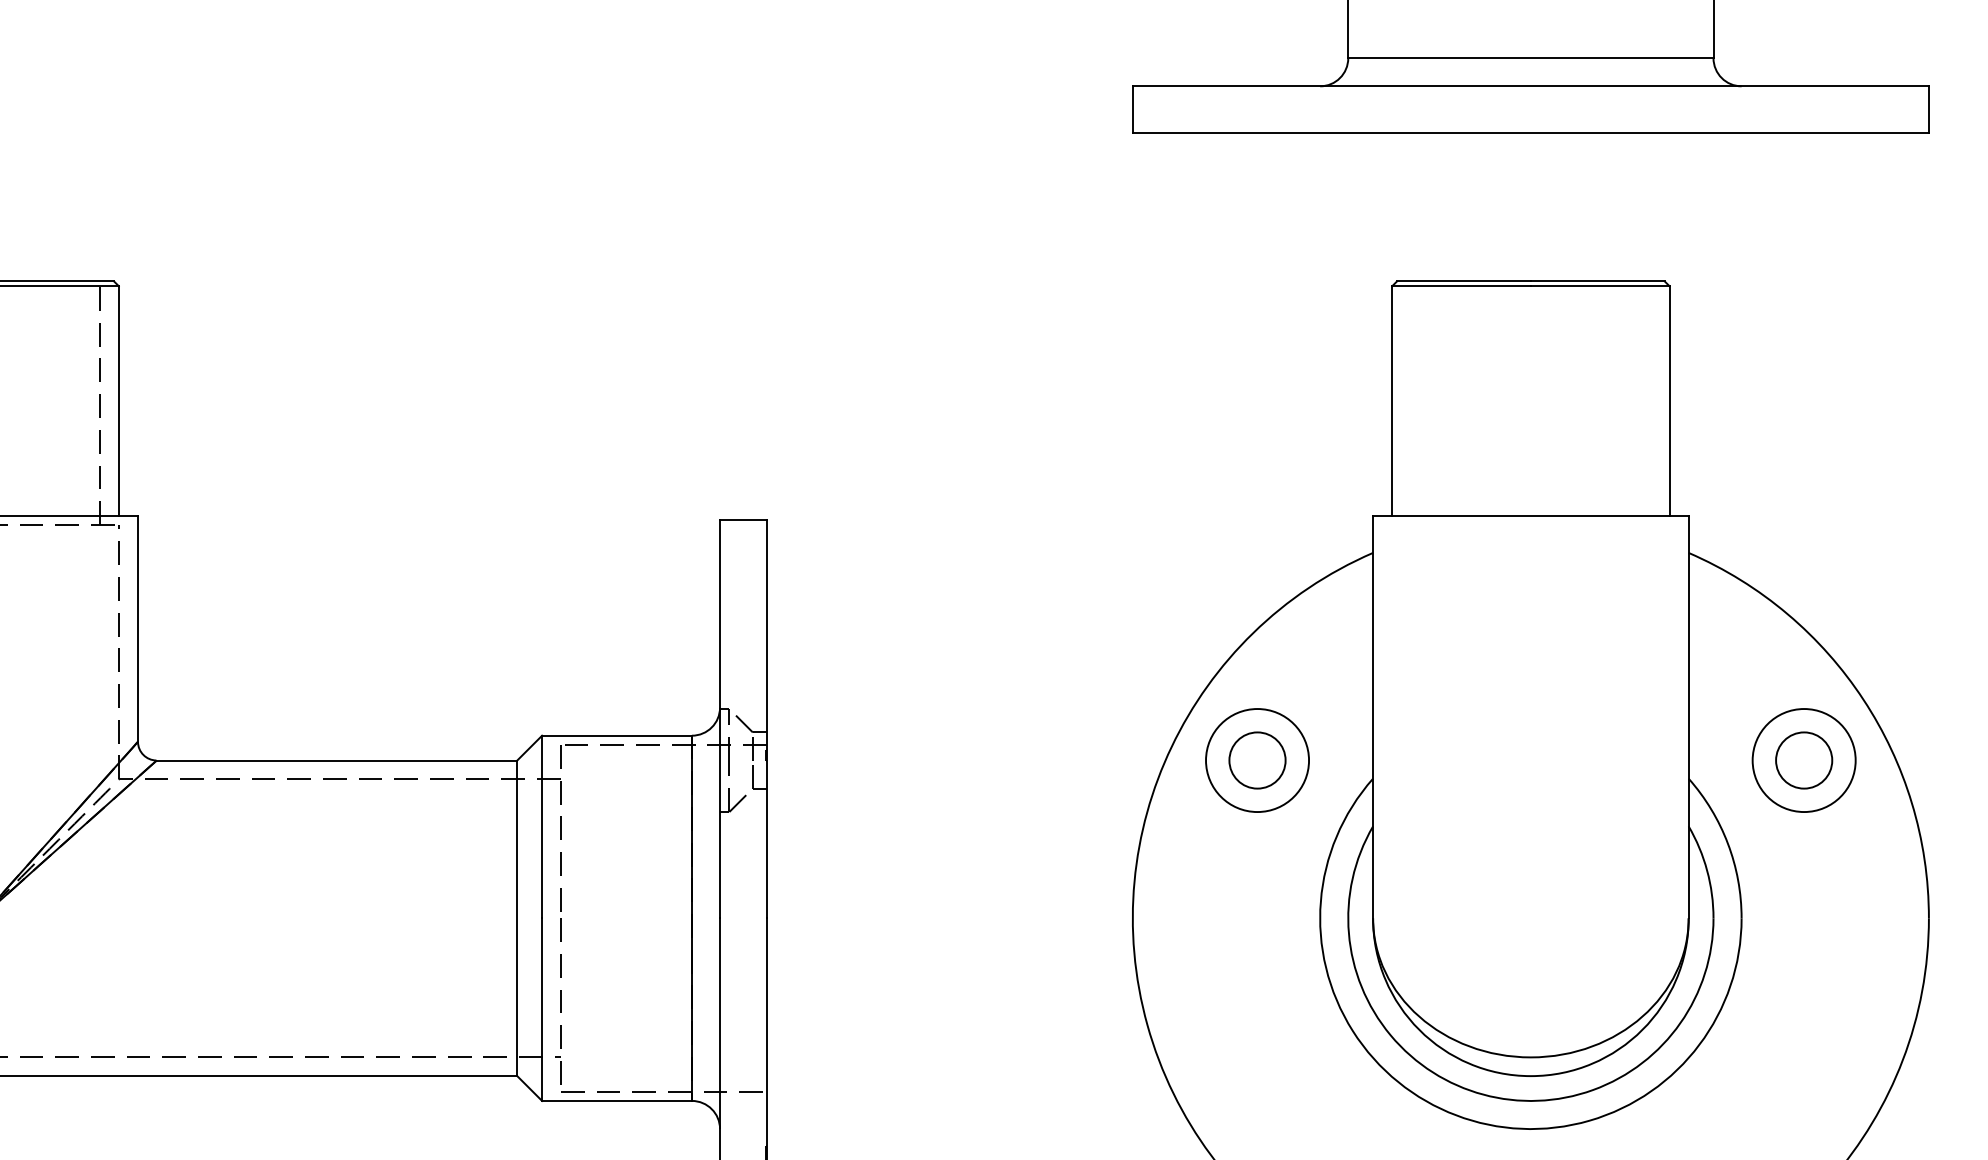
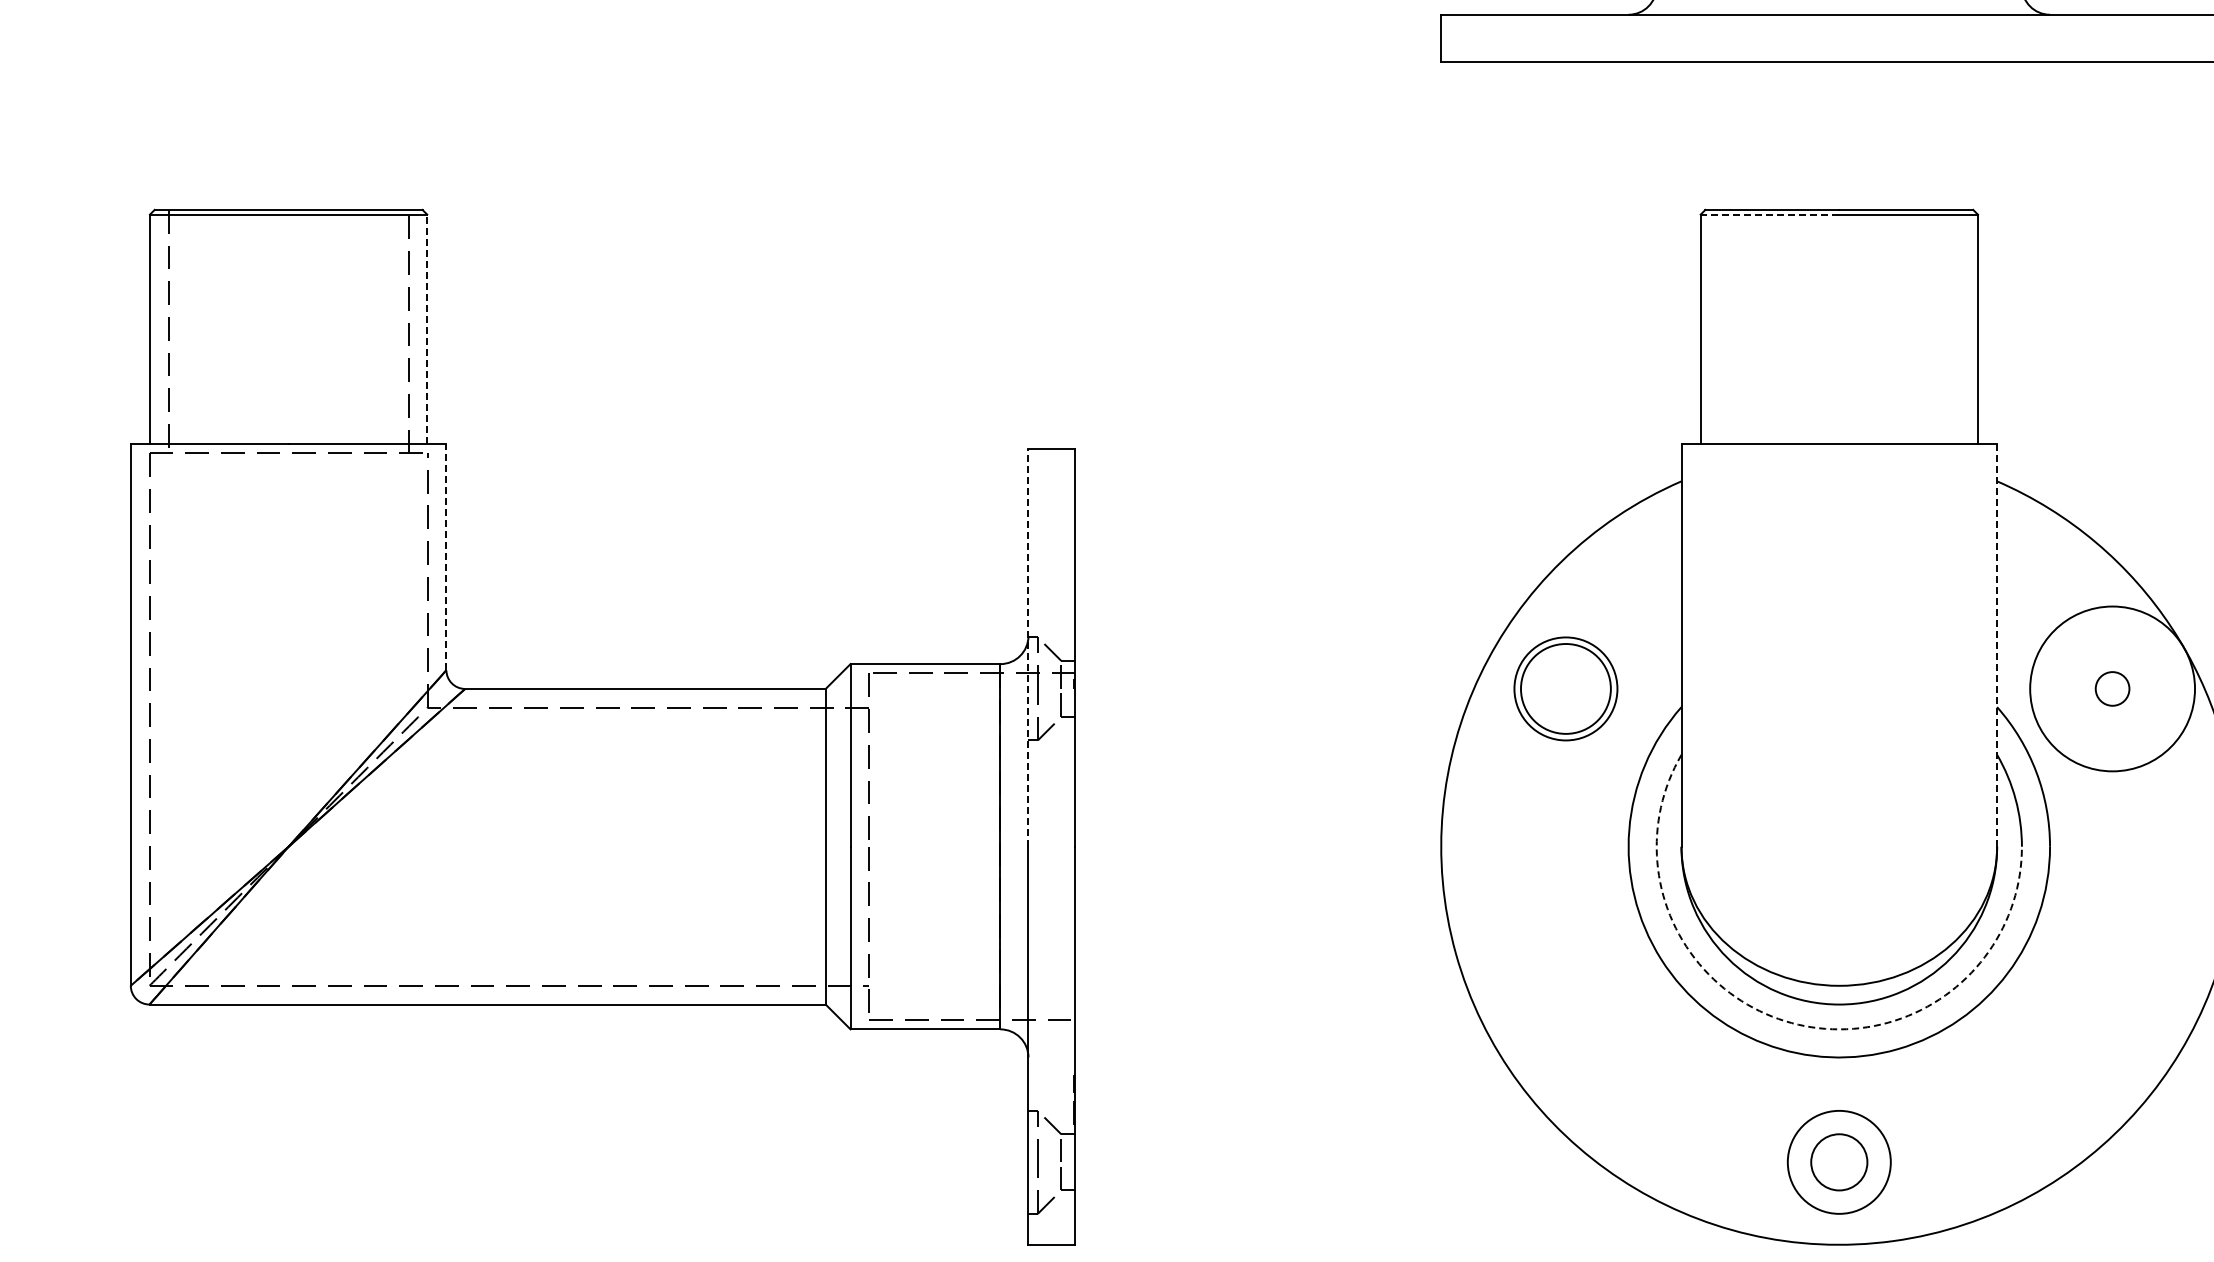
line: (1461, 286) -> (1769, 214), solid -> dashed
line: (119, 401) -> (427, 329), solid -> dashed
line: (138, 628) -> (446, 556), solid -> dashed
line: (1689, 716) -> (1997, 644), solid -> dashed
line: (720, 719) -> (1028, 647), solid -> dashed
circle: (1257, 760) -> (1565, 688), size x1.6
circle: (1804, 760) -> (2112, 688), size x0.6
circle: (1804, 760) -> (2112, 688), size x1.6
arc: (1483, 1095) -> (1791, 1023), solid -> dashed

